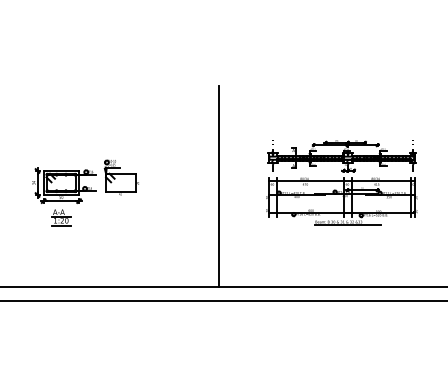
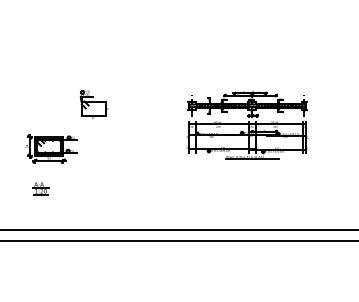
part: (120, 177) -> (93, 104), moved
part: (341, 182) -> (247, 125), moved
line: (219, 185) -> (175, 148), removed
part: (61, 217) -> (41, 188), moved

